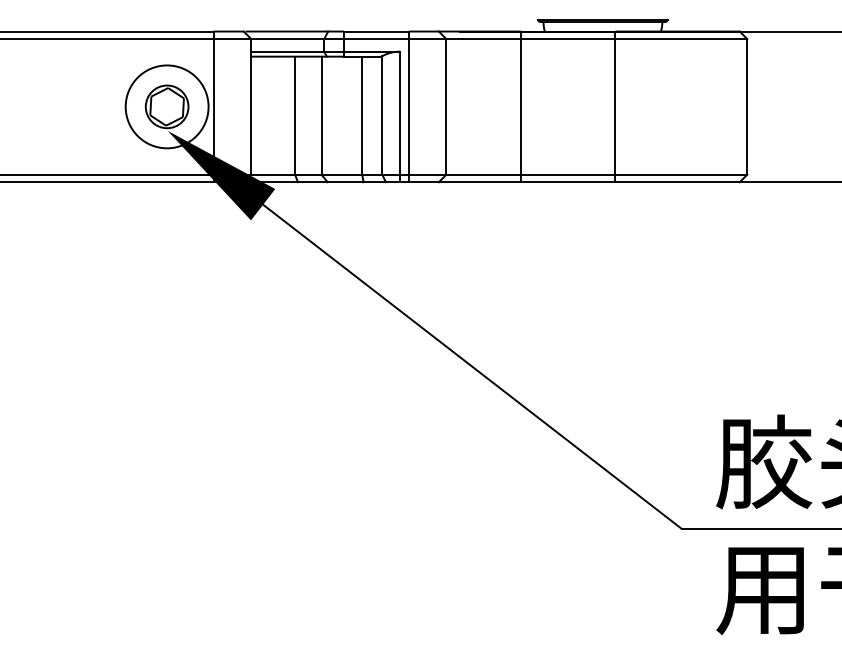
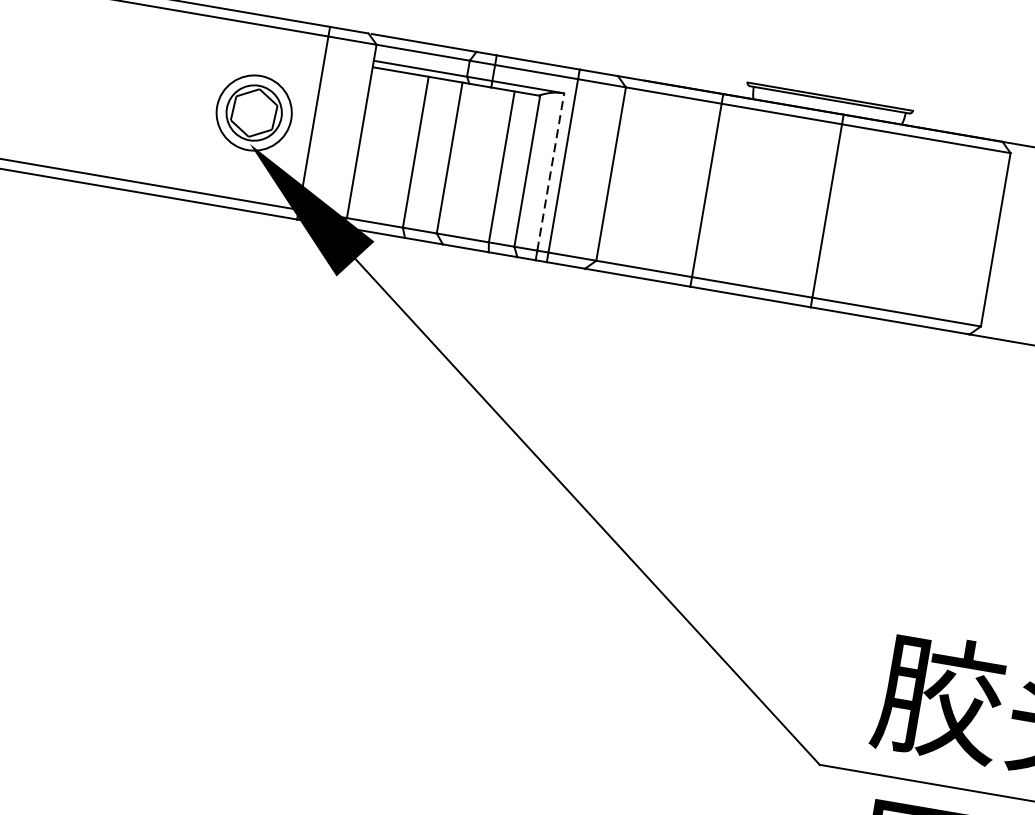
circle: (166, 106) -> (253, 112), size x0.7
line: (400, 113) -> (551, 172), solid -> dashed

